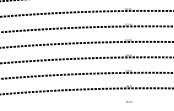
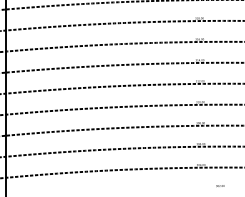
text: (129, 101) -> (220, 185), moved

